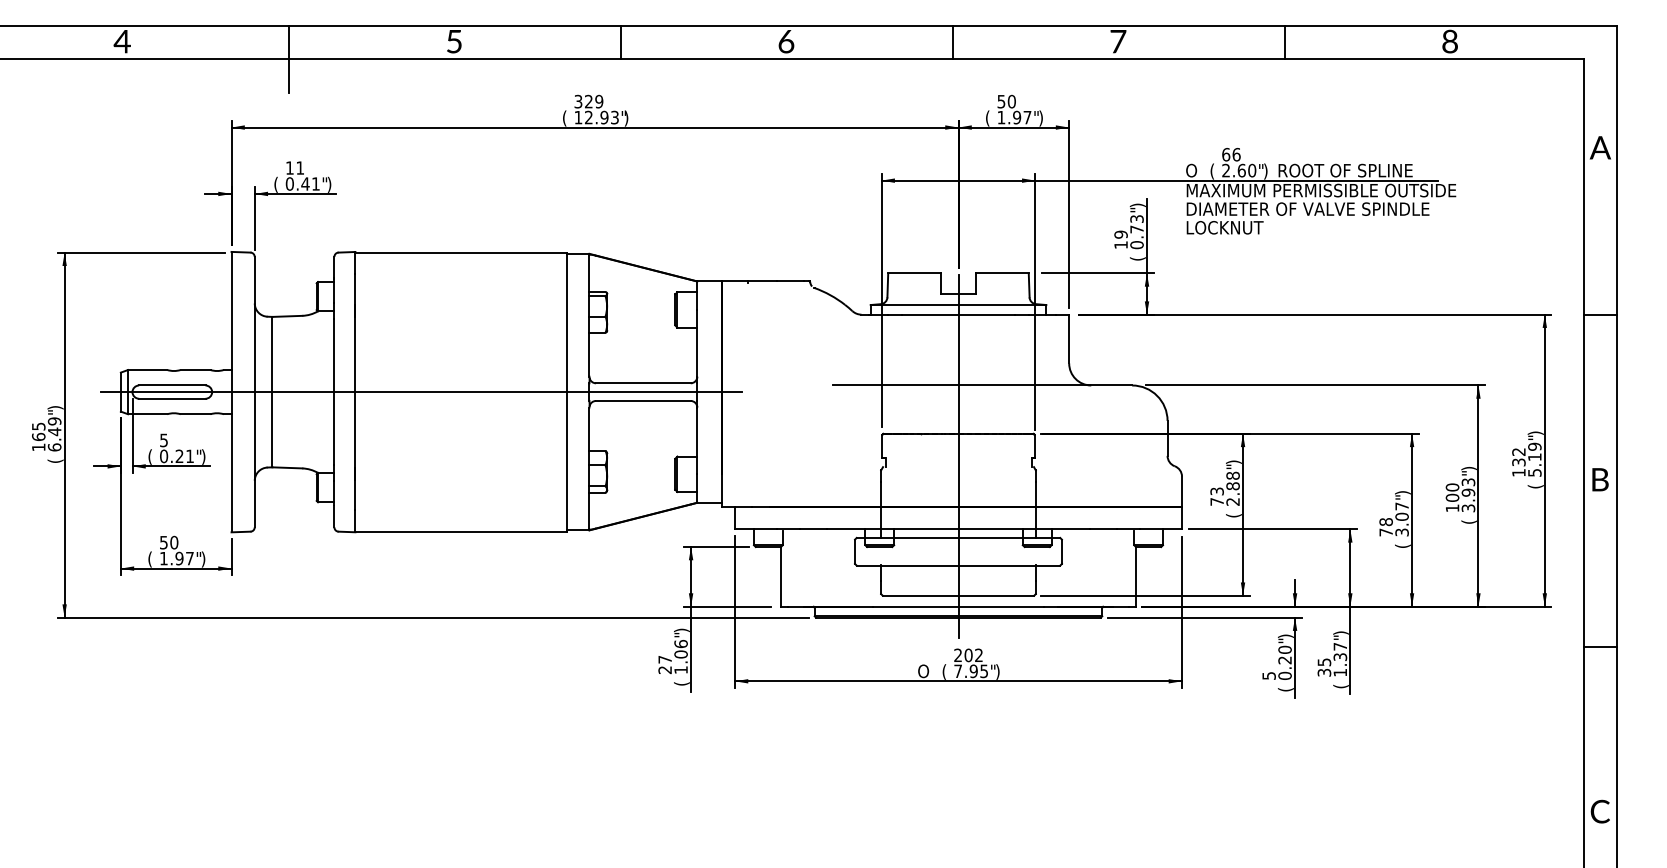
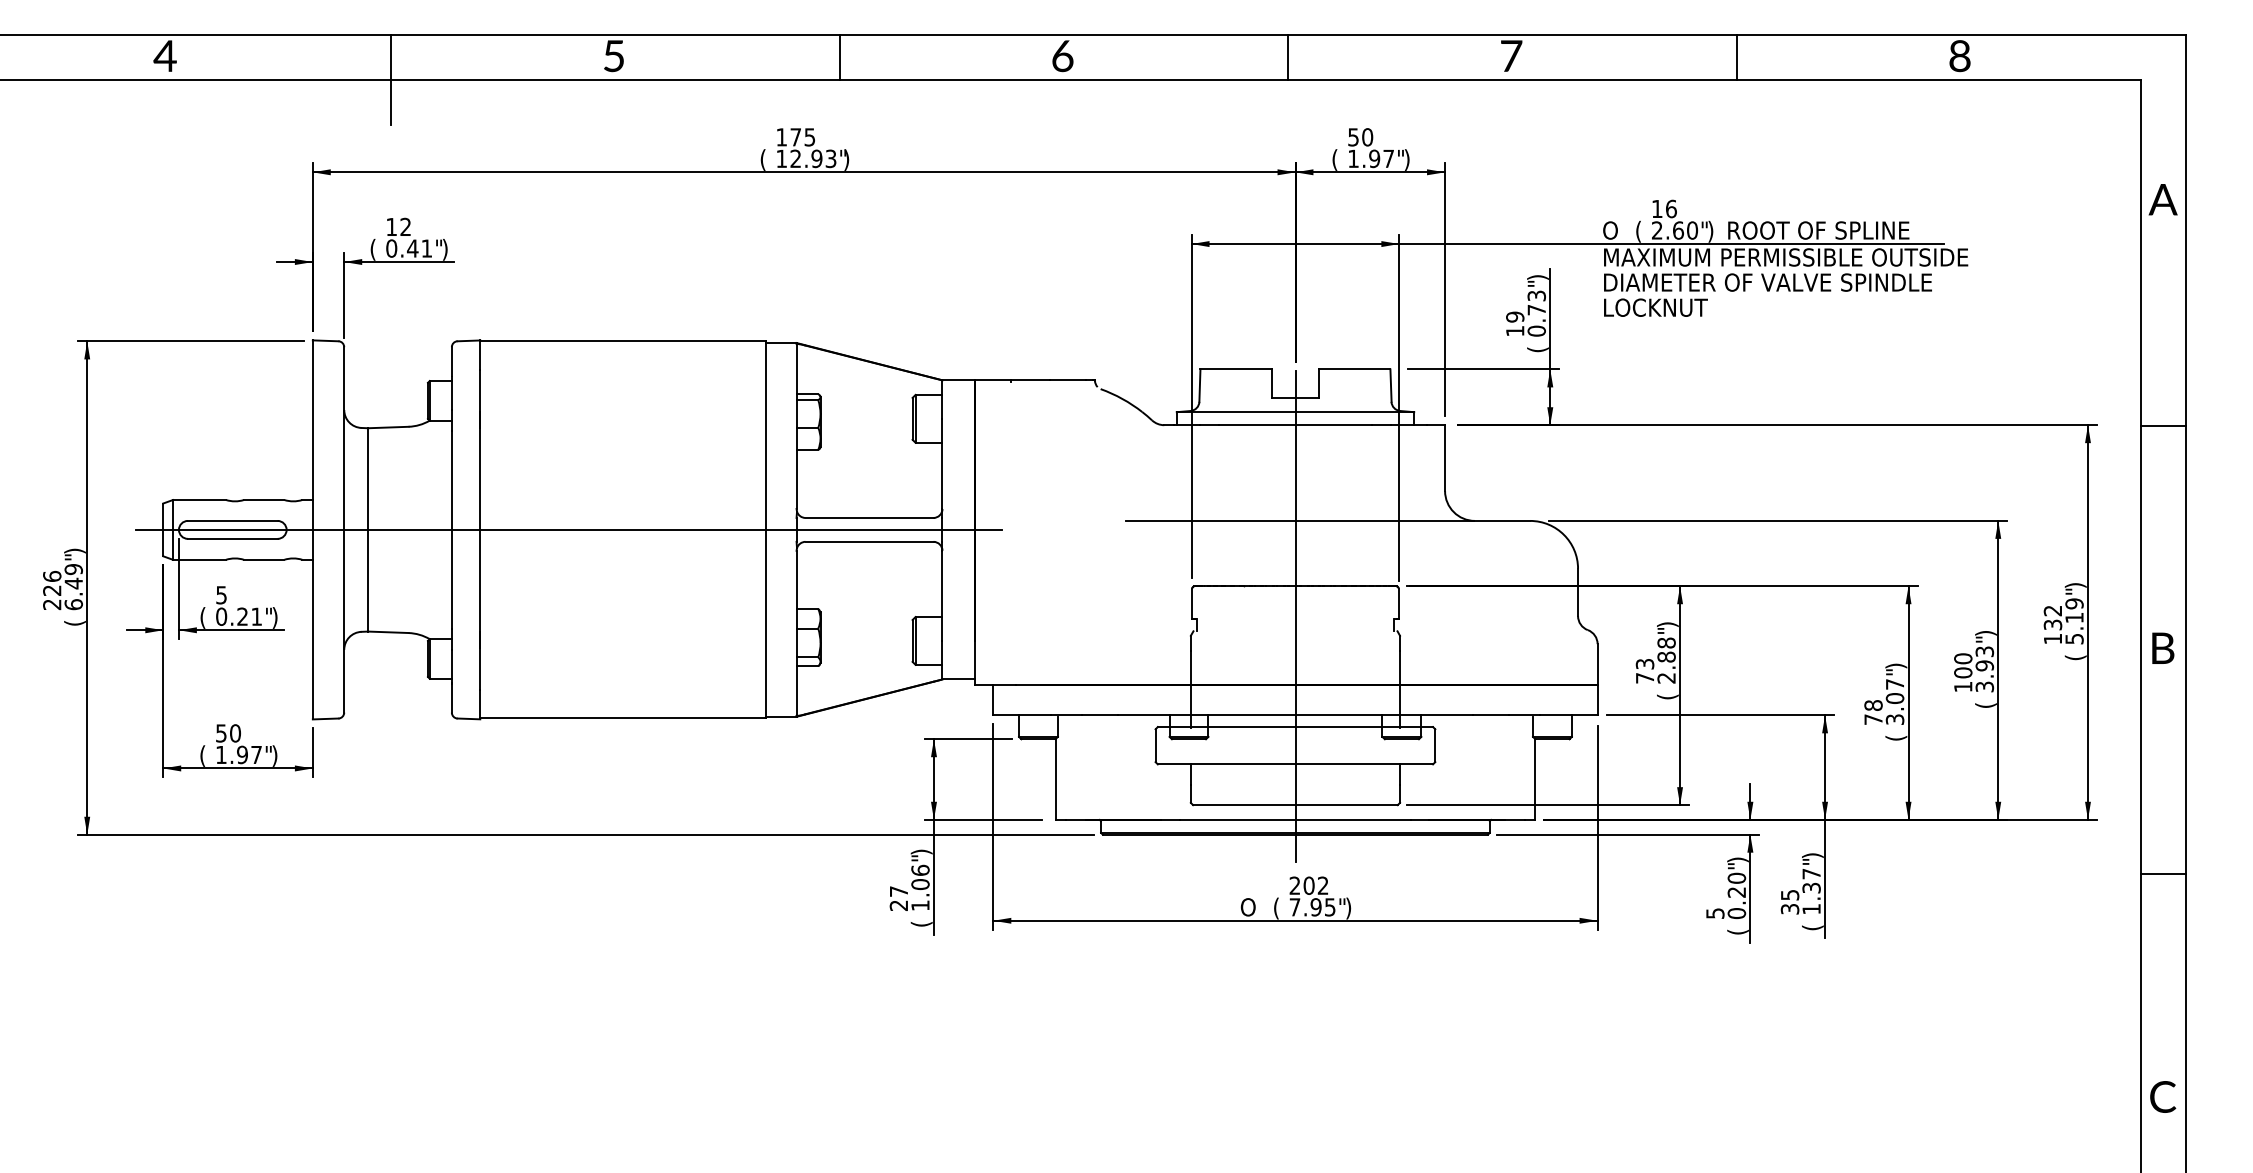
text: (588, 101) -> (795, 137), 329 -> 175
text: (1226, 154) -> (1657, 208), 66 -> 16
text: (299, 167) -> (404, 226), 11 -> 12
text: (38, 436) -> (51, 589), 165 -> 226

